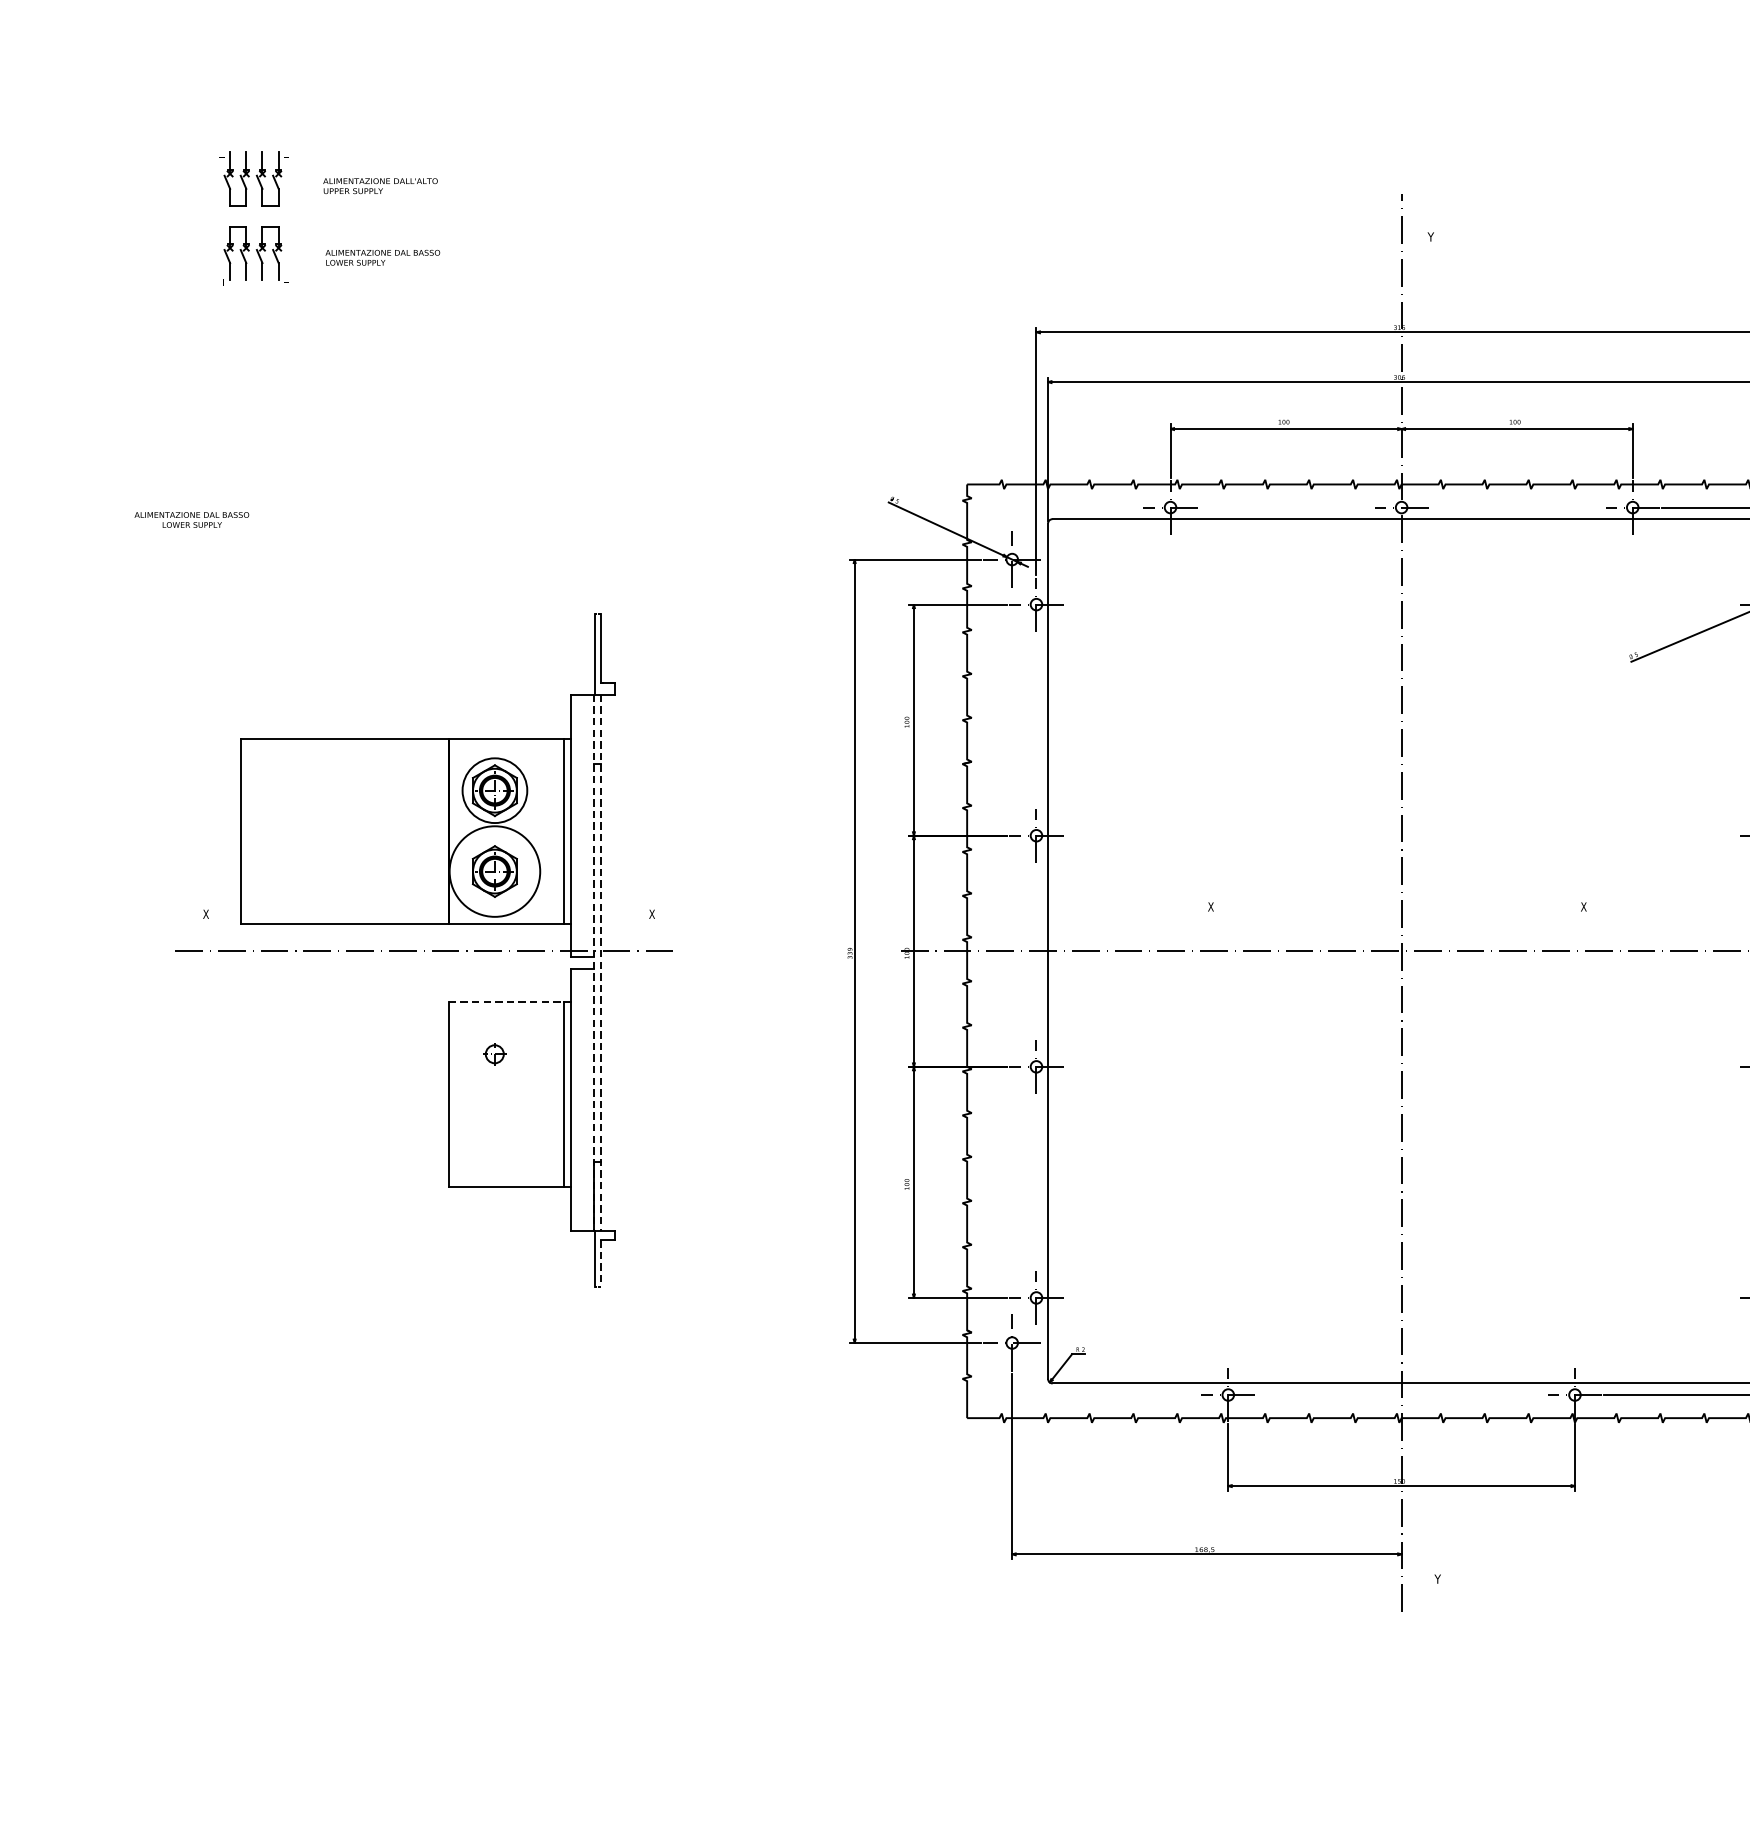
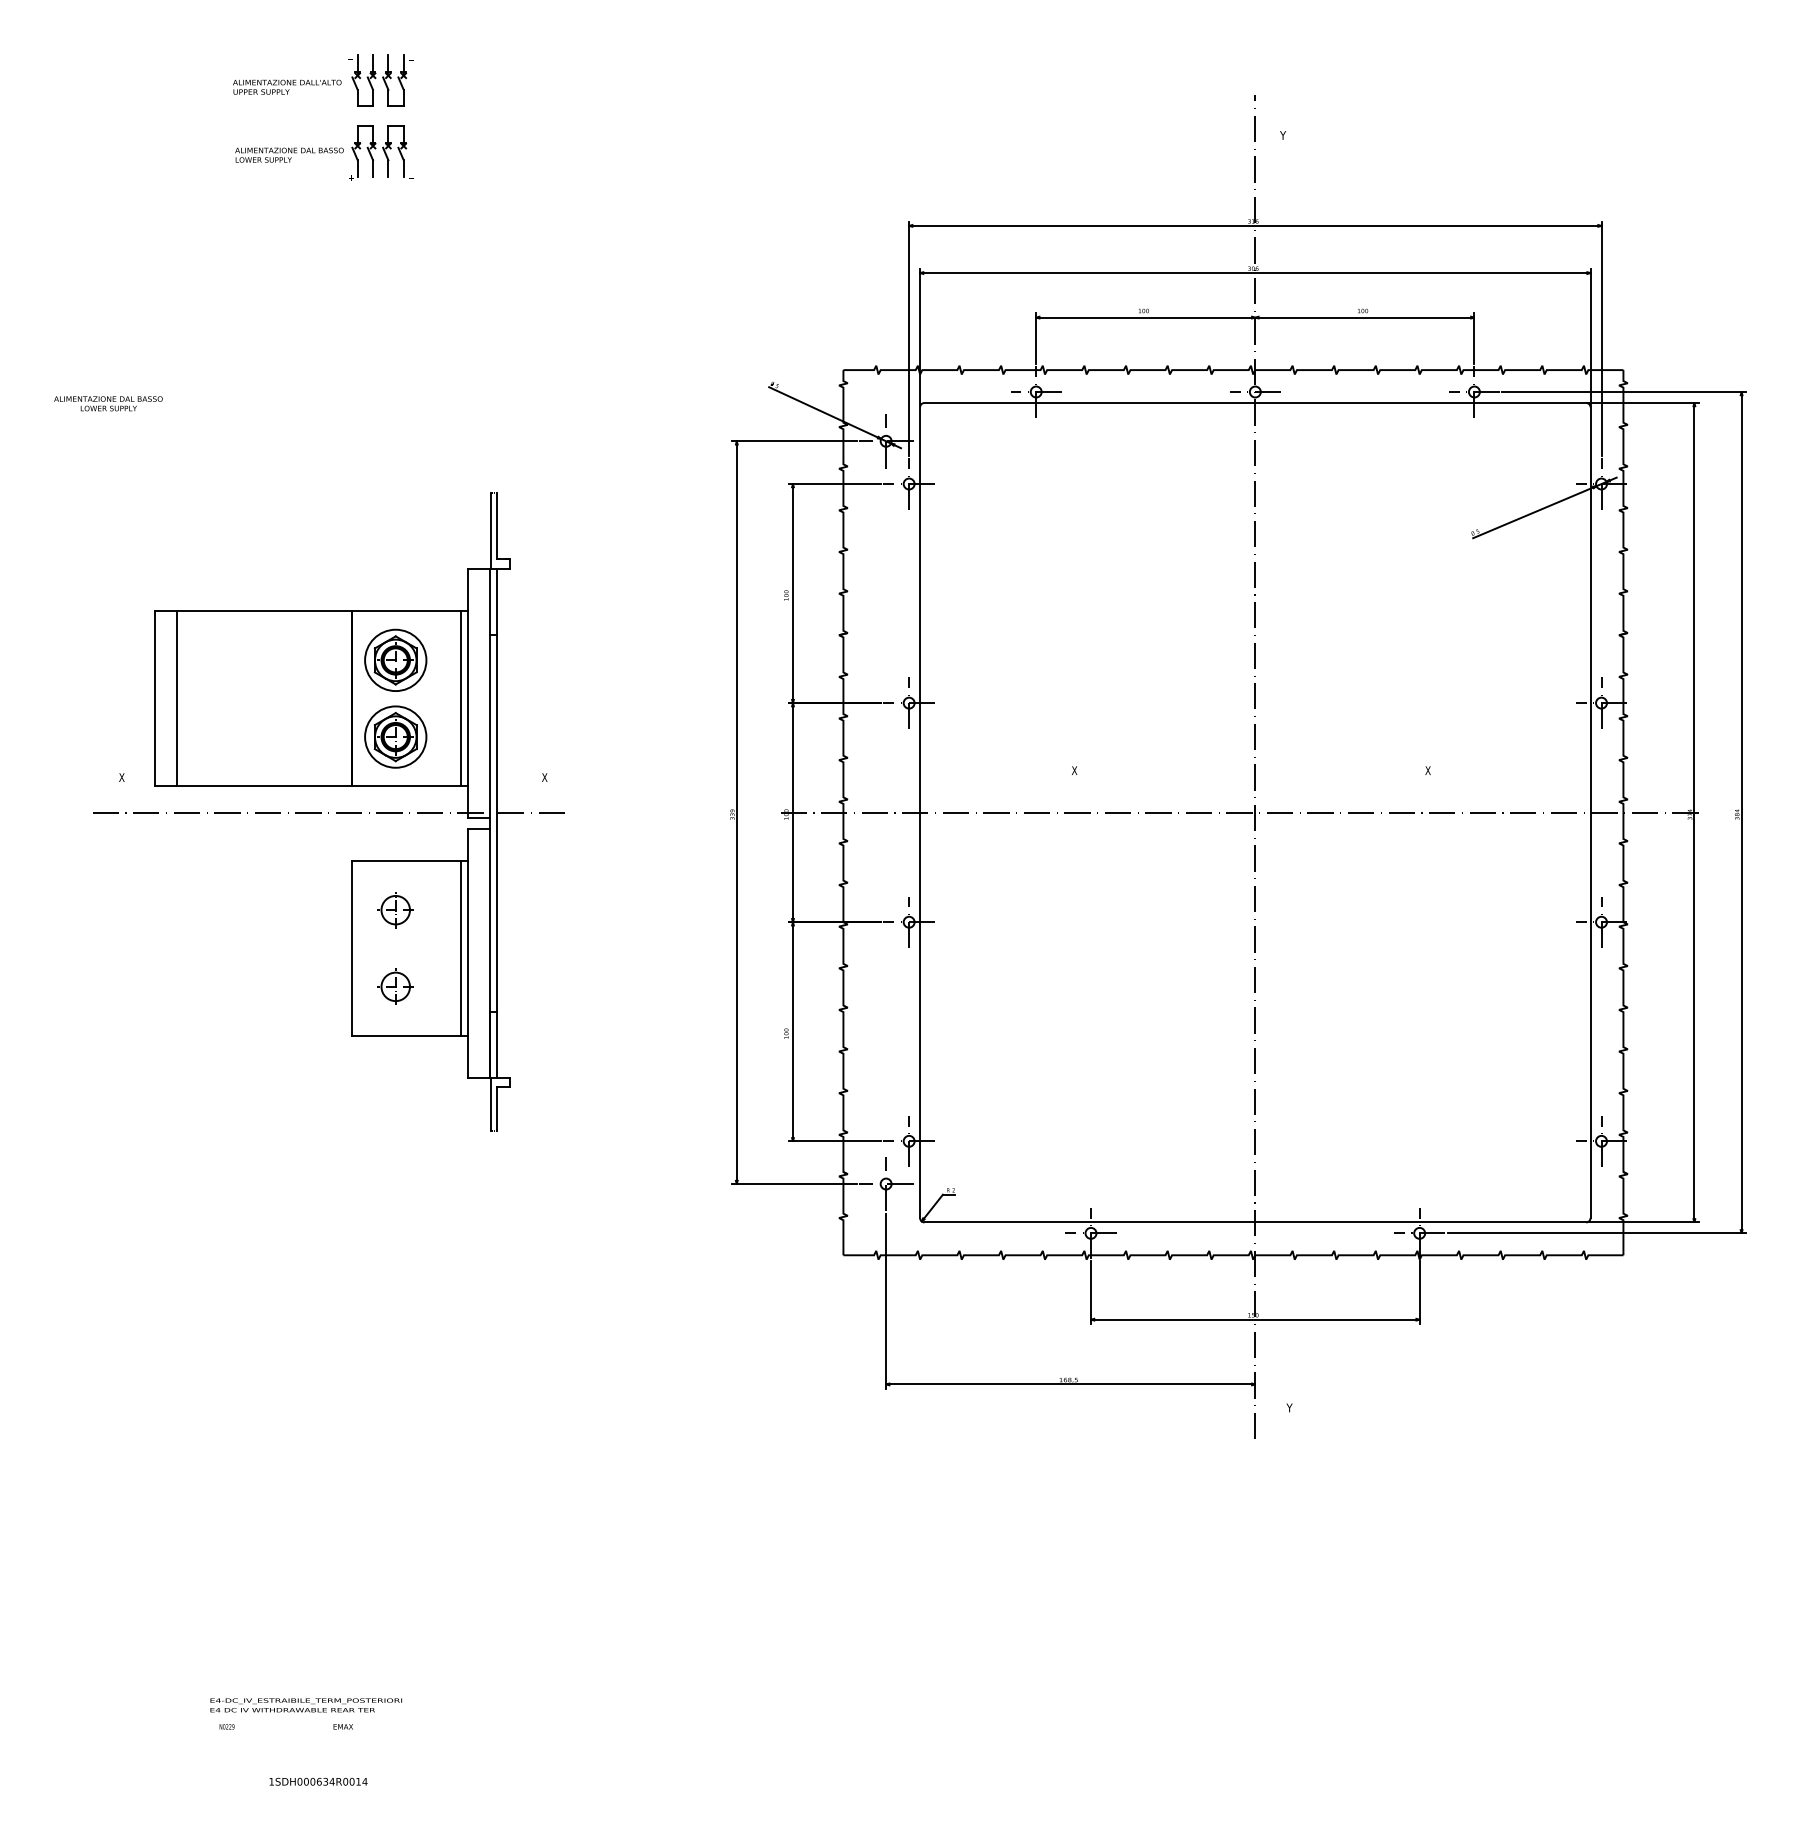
part: (246, 226) -> (373, 125), moved
line: (263, 830) -> (176, 698), added
circle: (494, 870) -> (395, 736), size x0.71
line: (593, 963) -> (489, 824), dashed -> solid
line: (601, 963) -> (496, 824), dashed -> solid
line: (506, 1001) -> (406, 860), dashed -> solid
part: (494, 1054) -> (395, 910), size x1.67
part: (494, 1134) -> (395, 986), added
line: (601, 1264) -> (496, 1109), dashed -> solid

